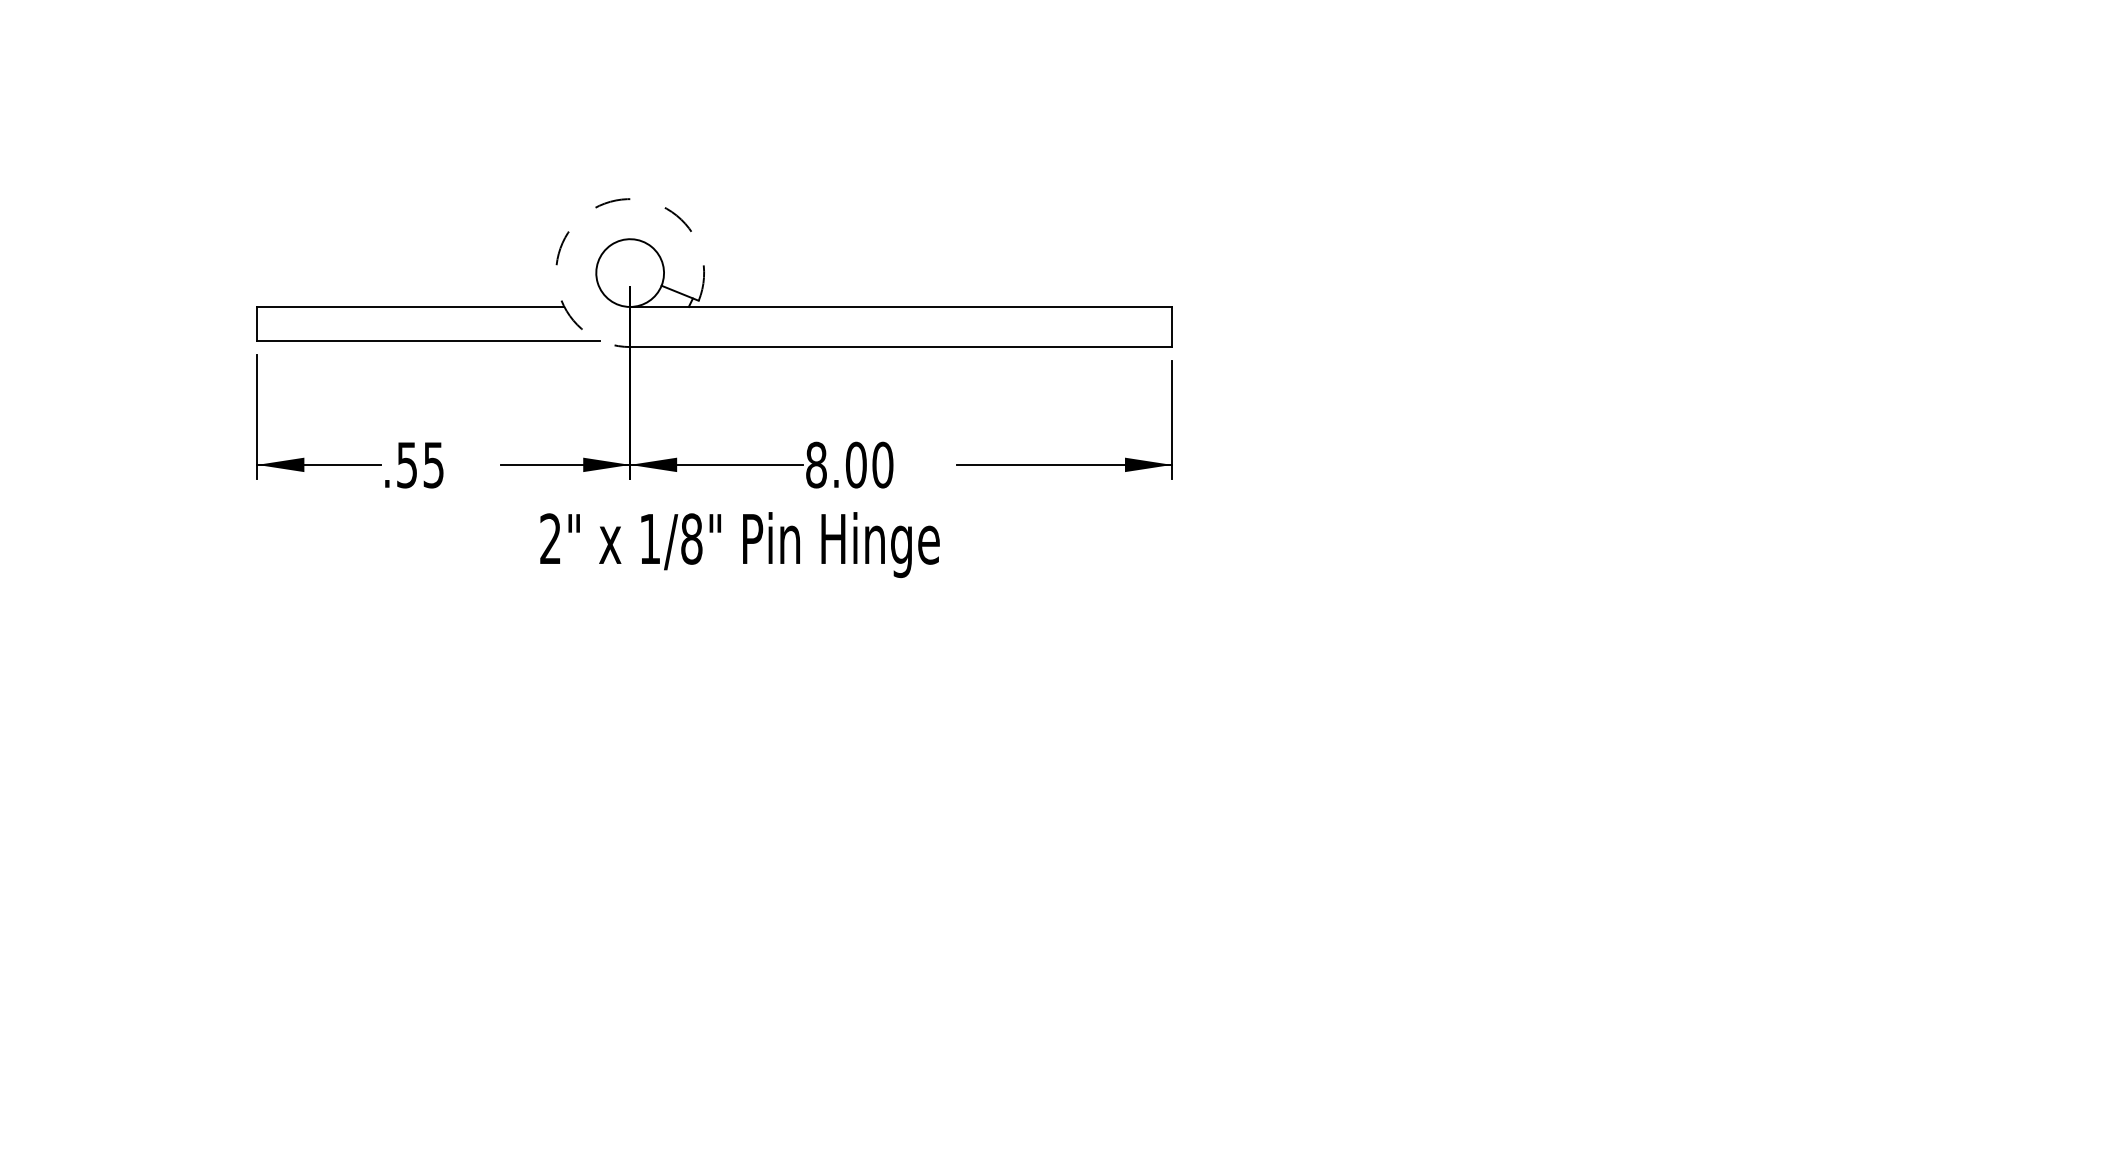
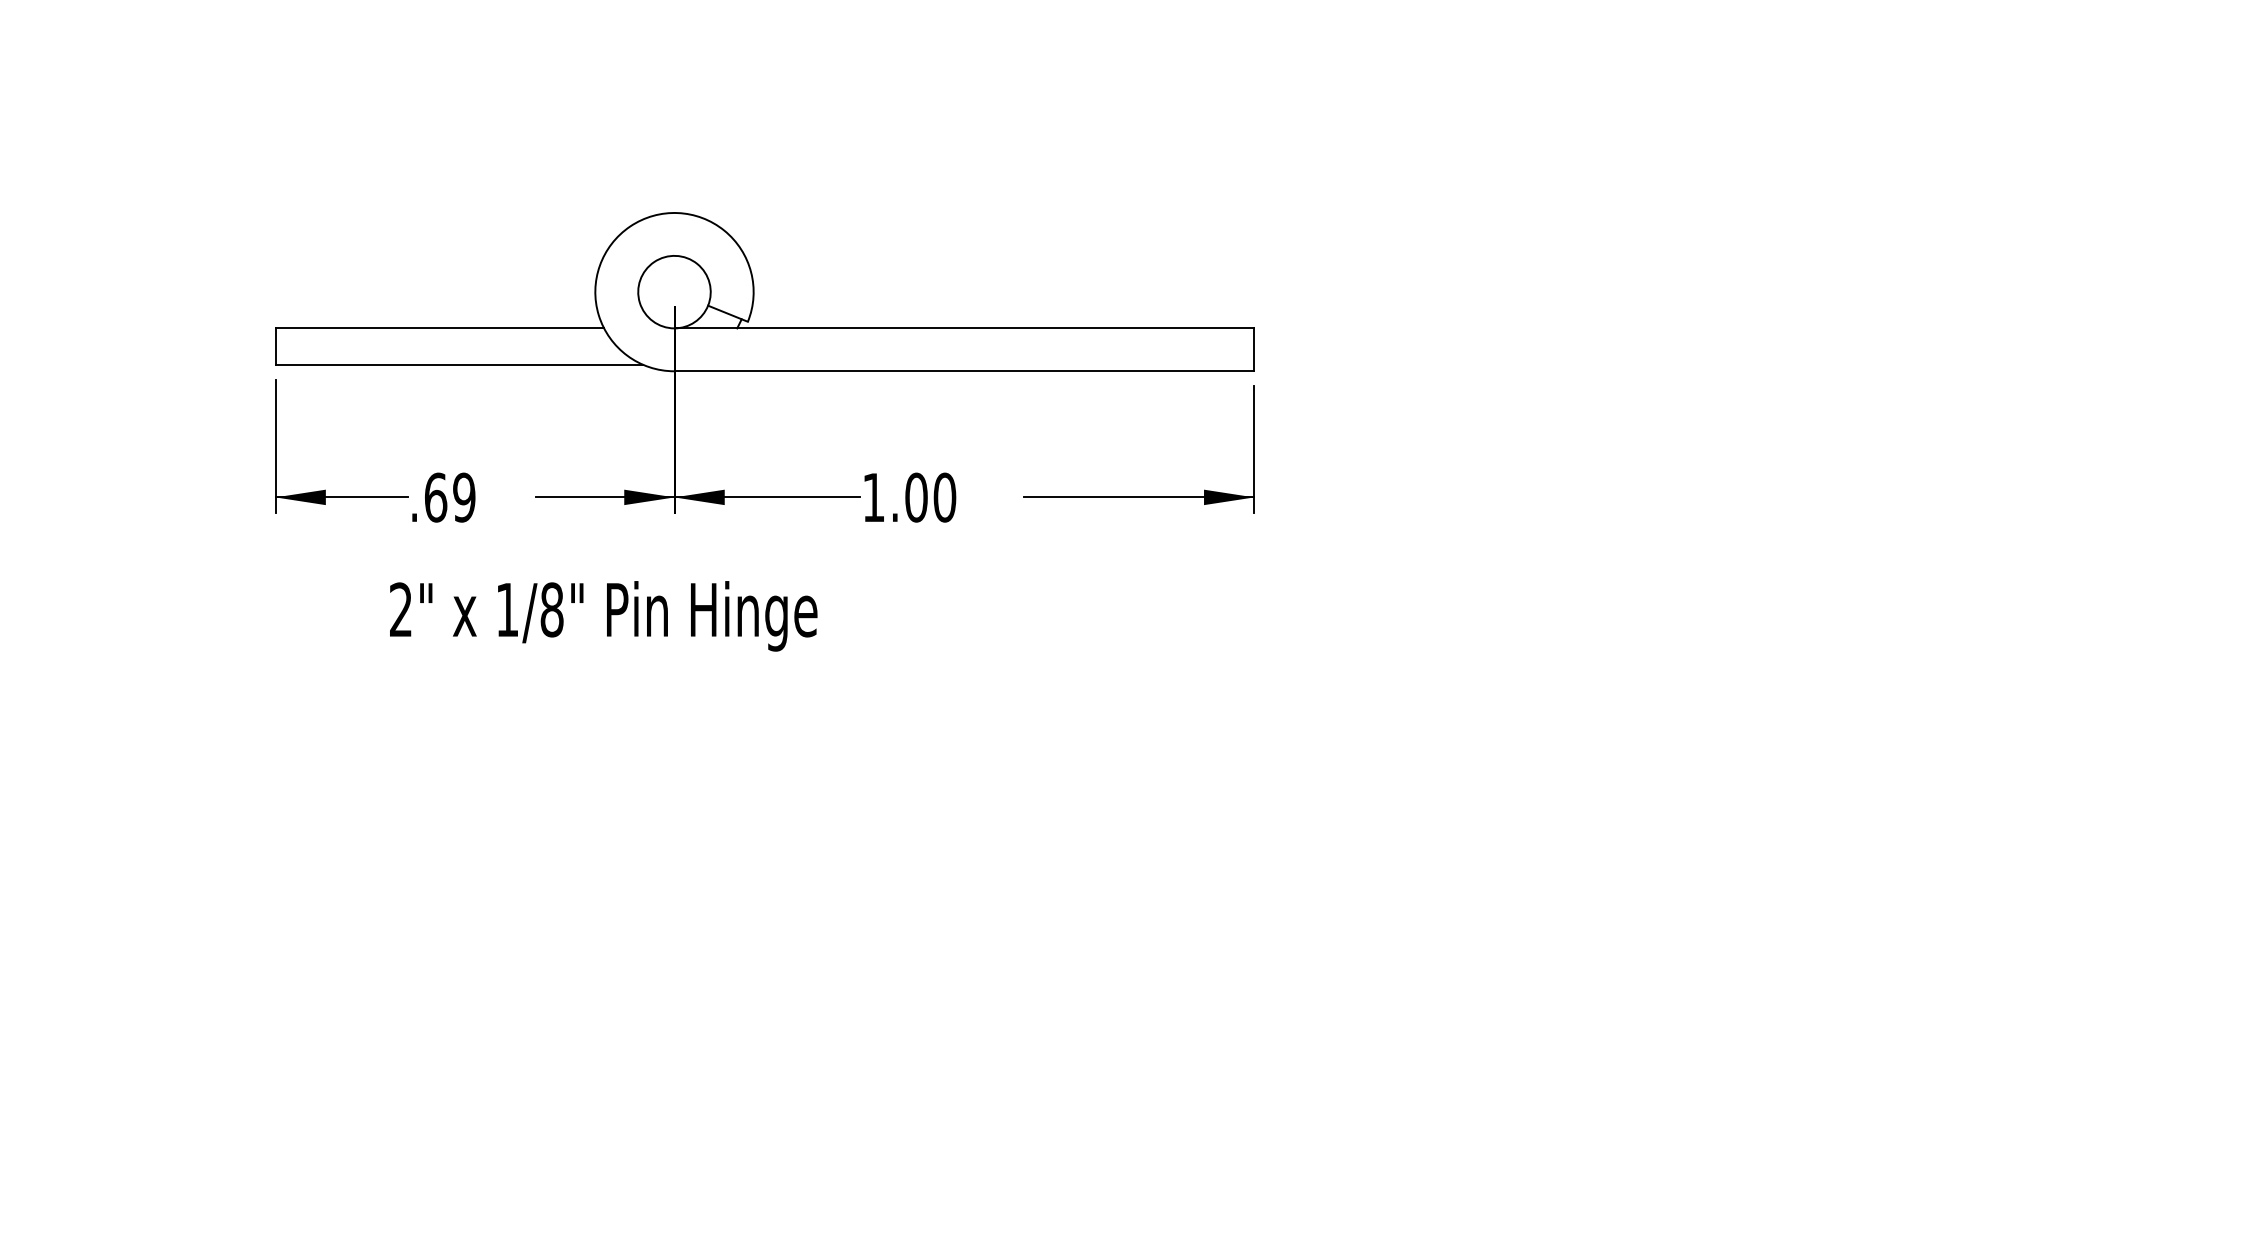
arc: (588, 211) -> (629, 226), dashed -> solid
text: (420, 464) -> (450, 496), .55 -> .69
text: (816, 464) -> (873, 496), 8.00 -> 1.00
text: (739, 544) -> (603, 615), moved

